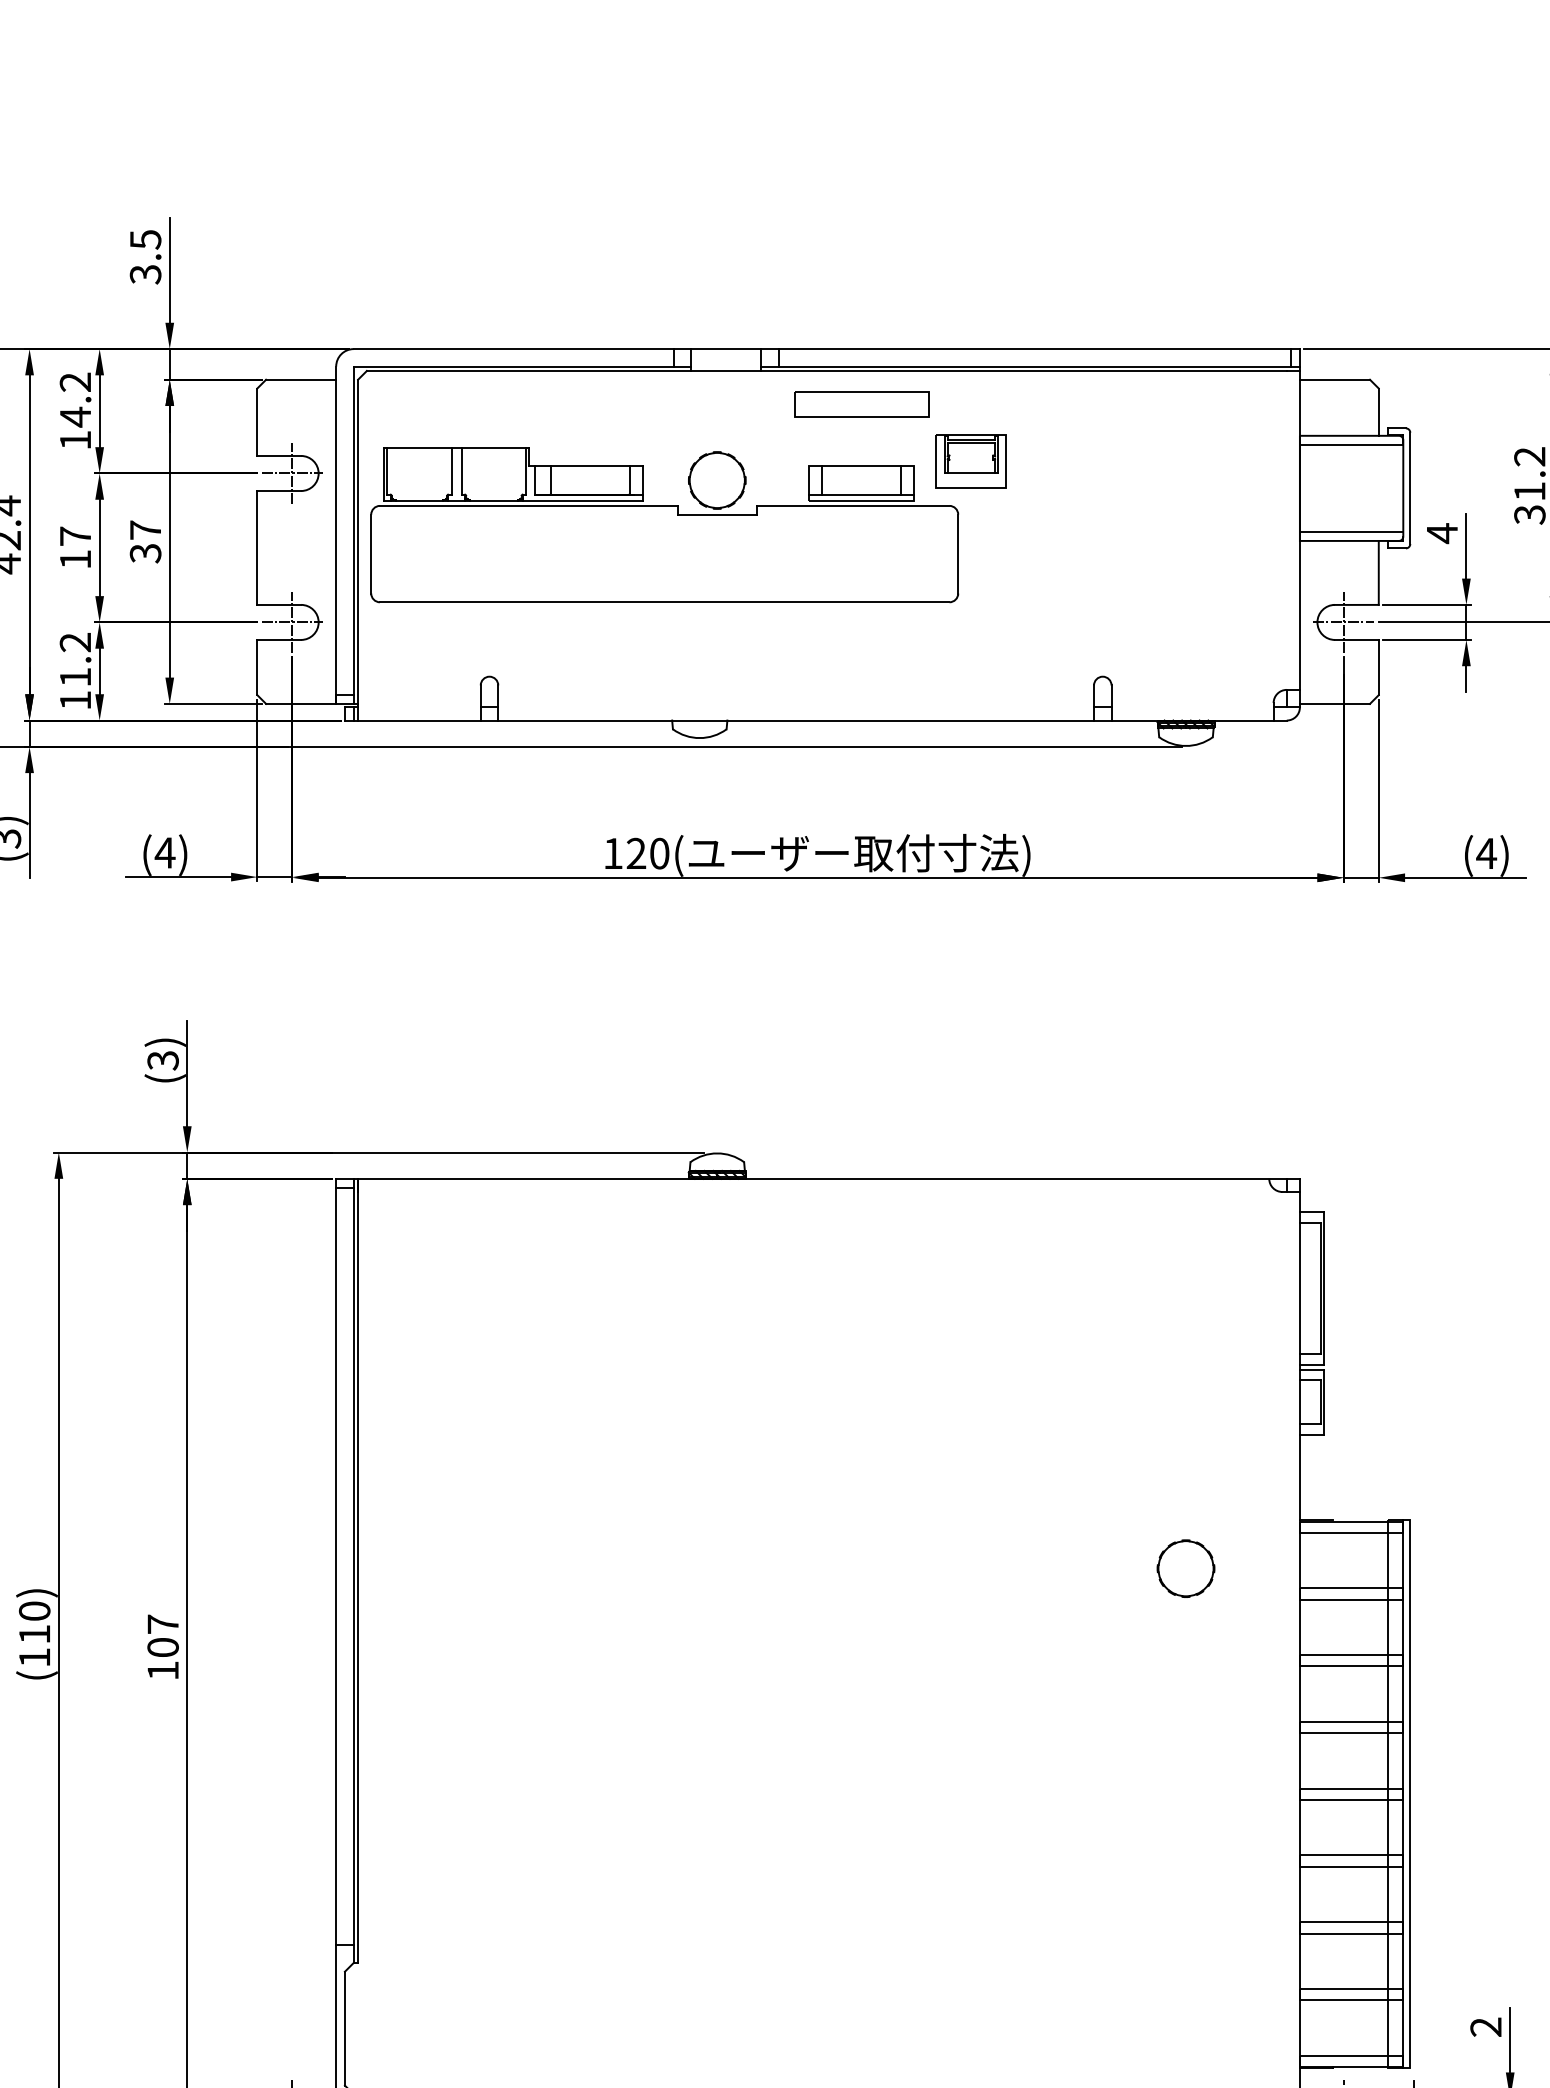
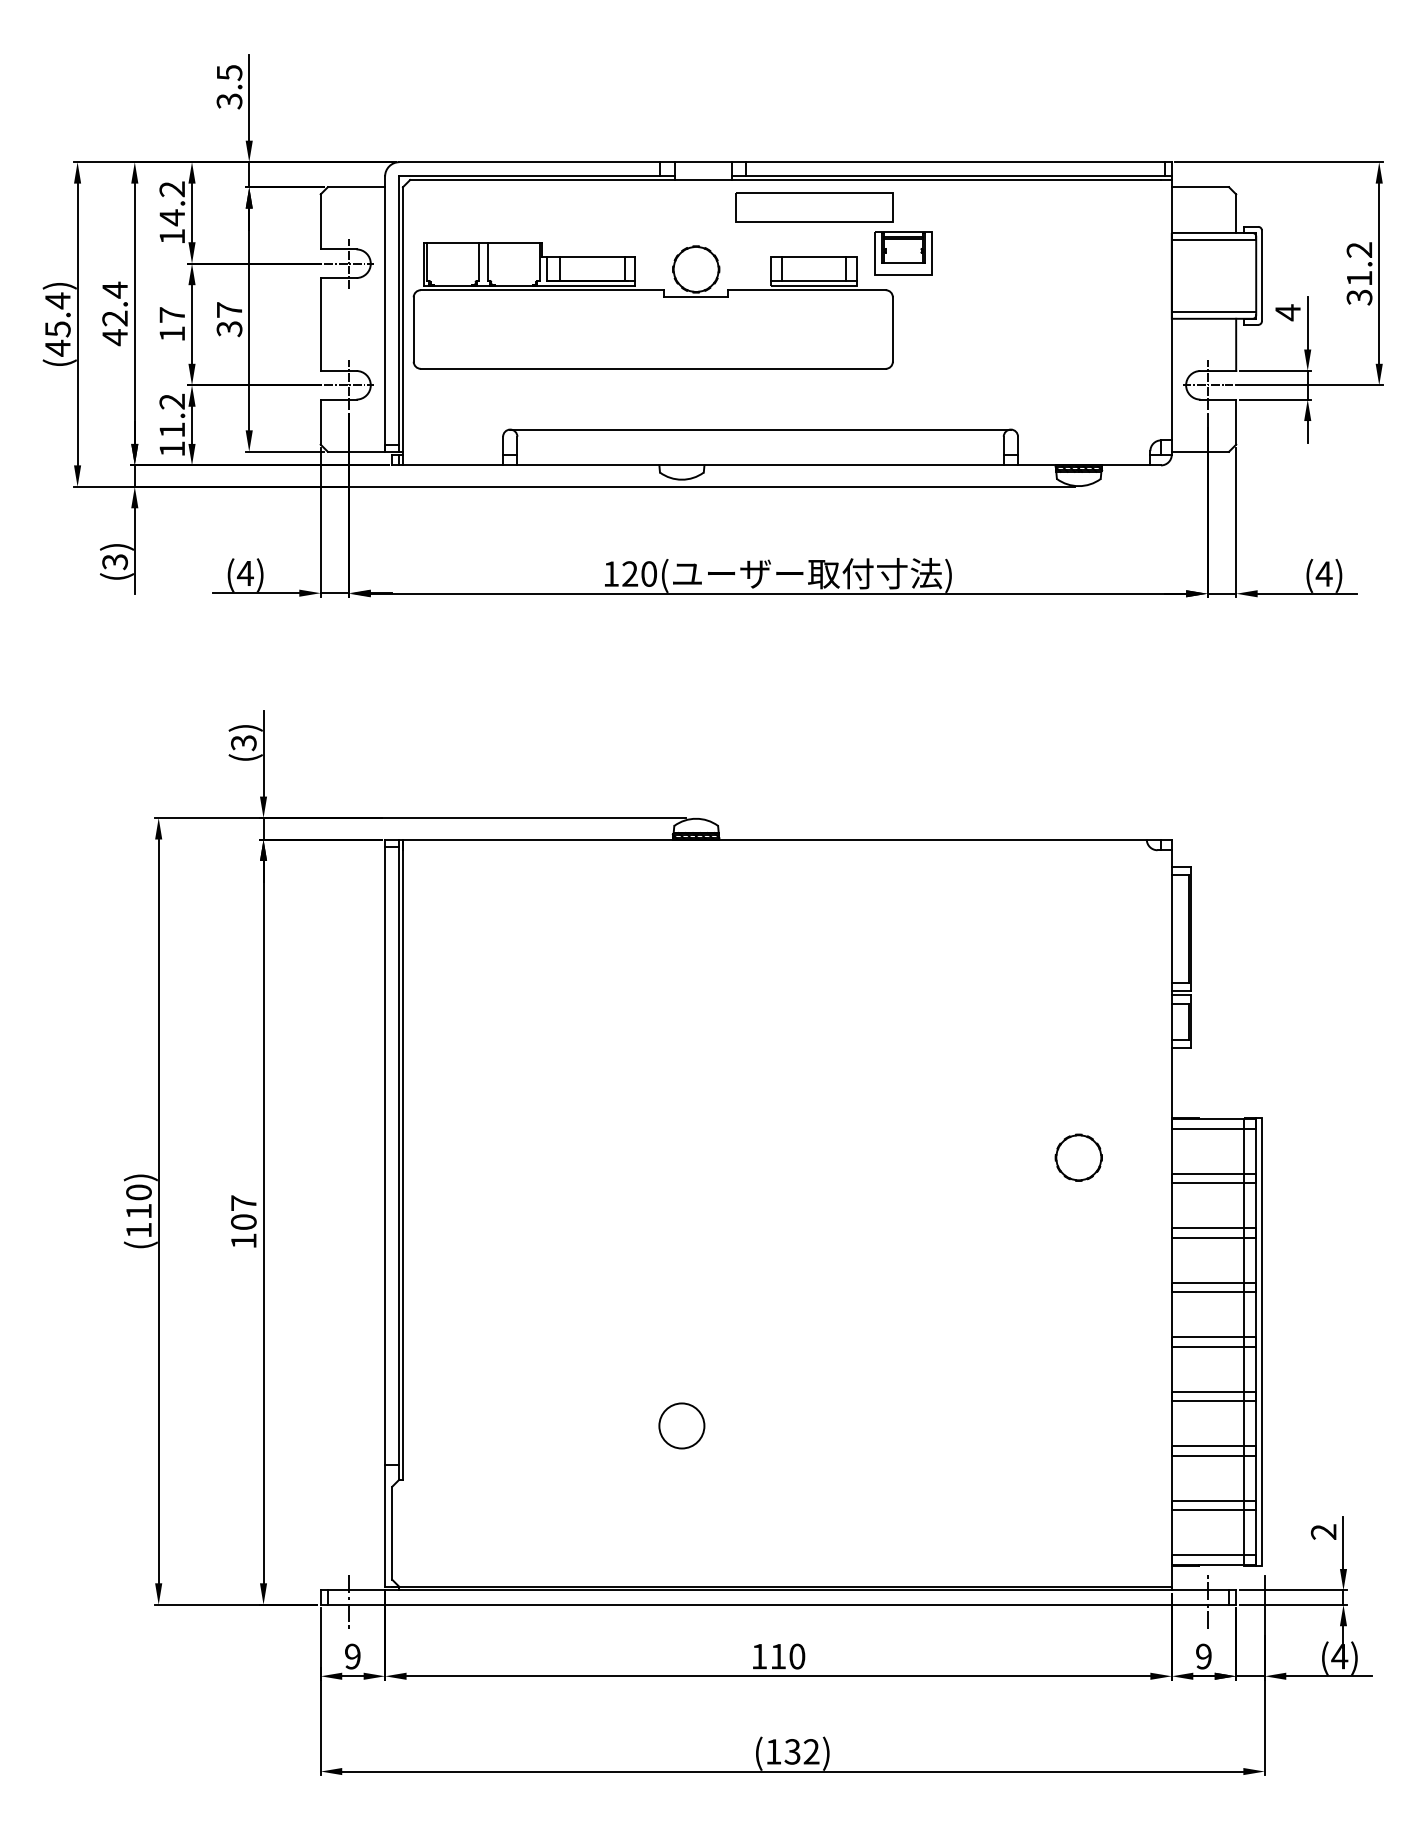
part: (862, 404) -> (814, 207), size x1.43
line: (796, 676) -> (760, 429), added
circle: (699, 1896) -> (681, 1425), added

